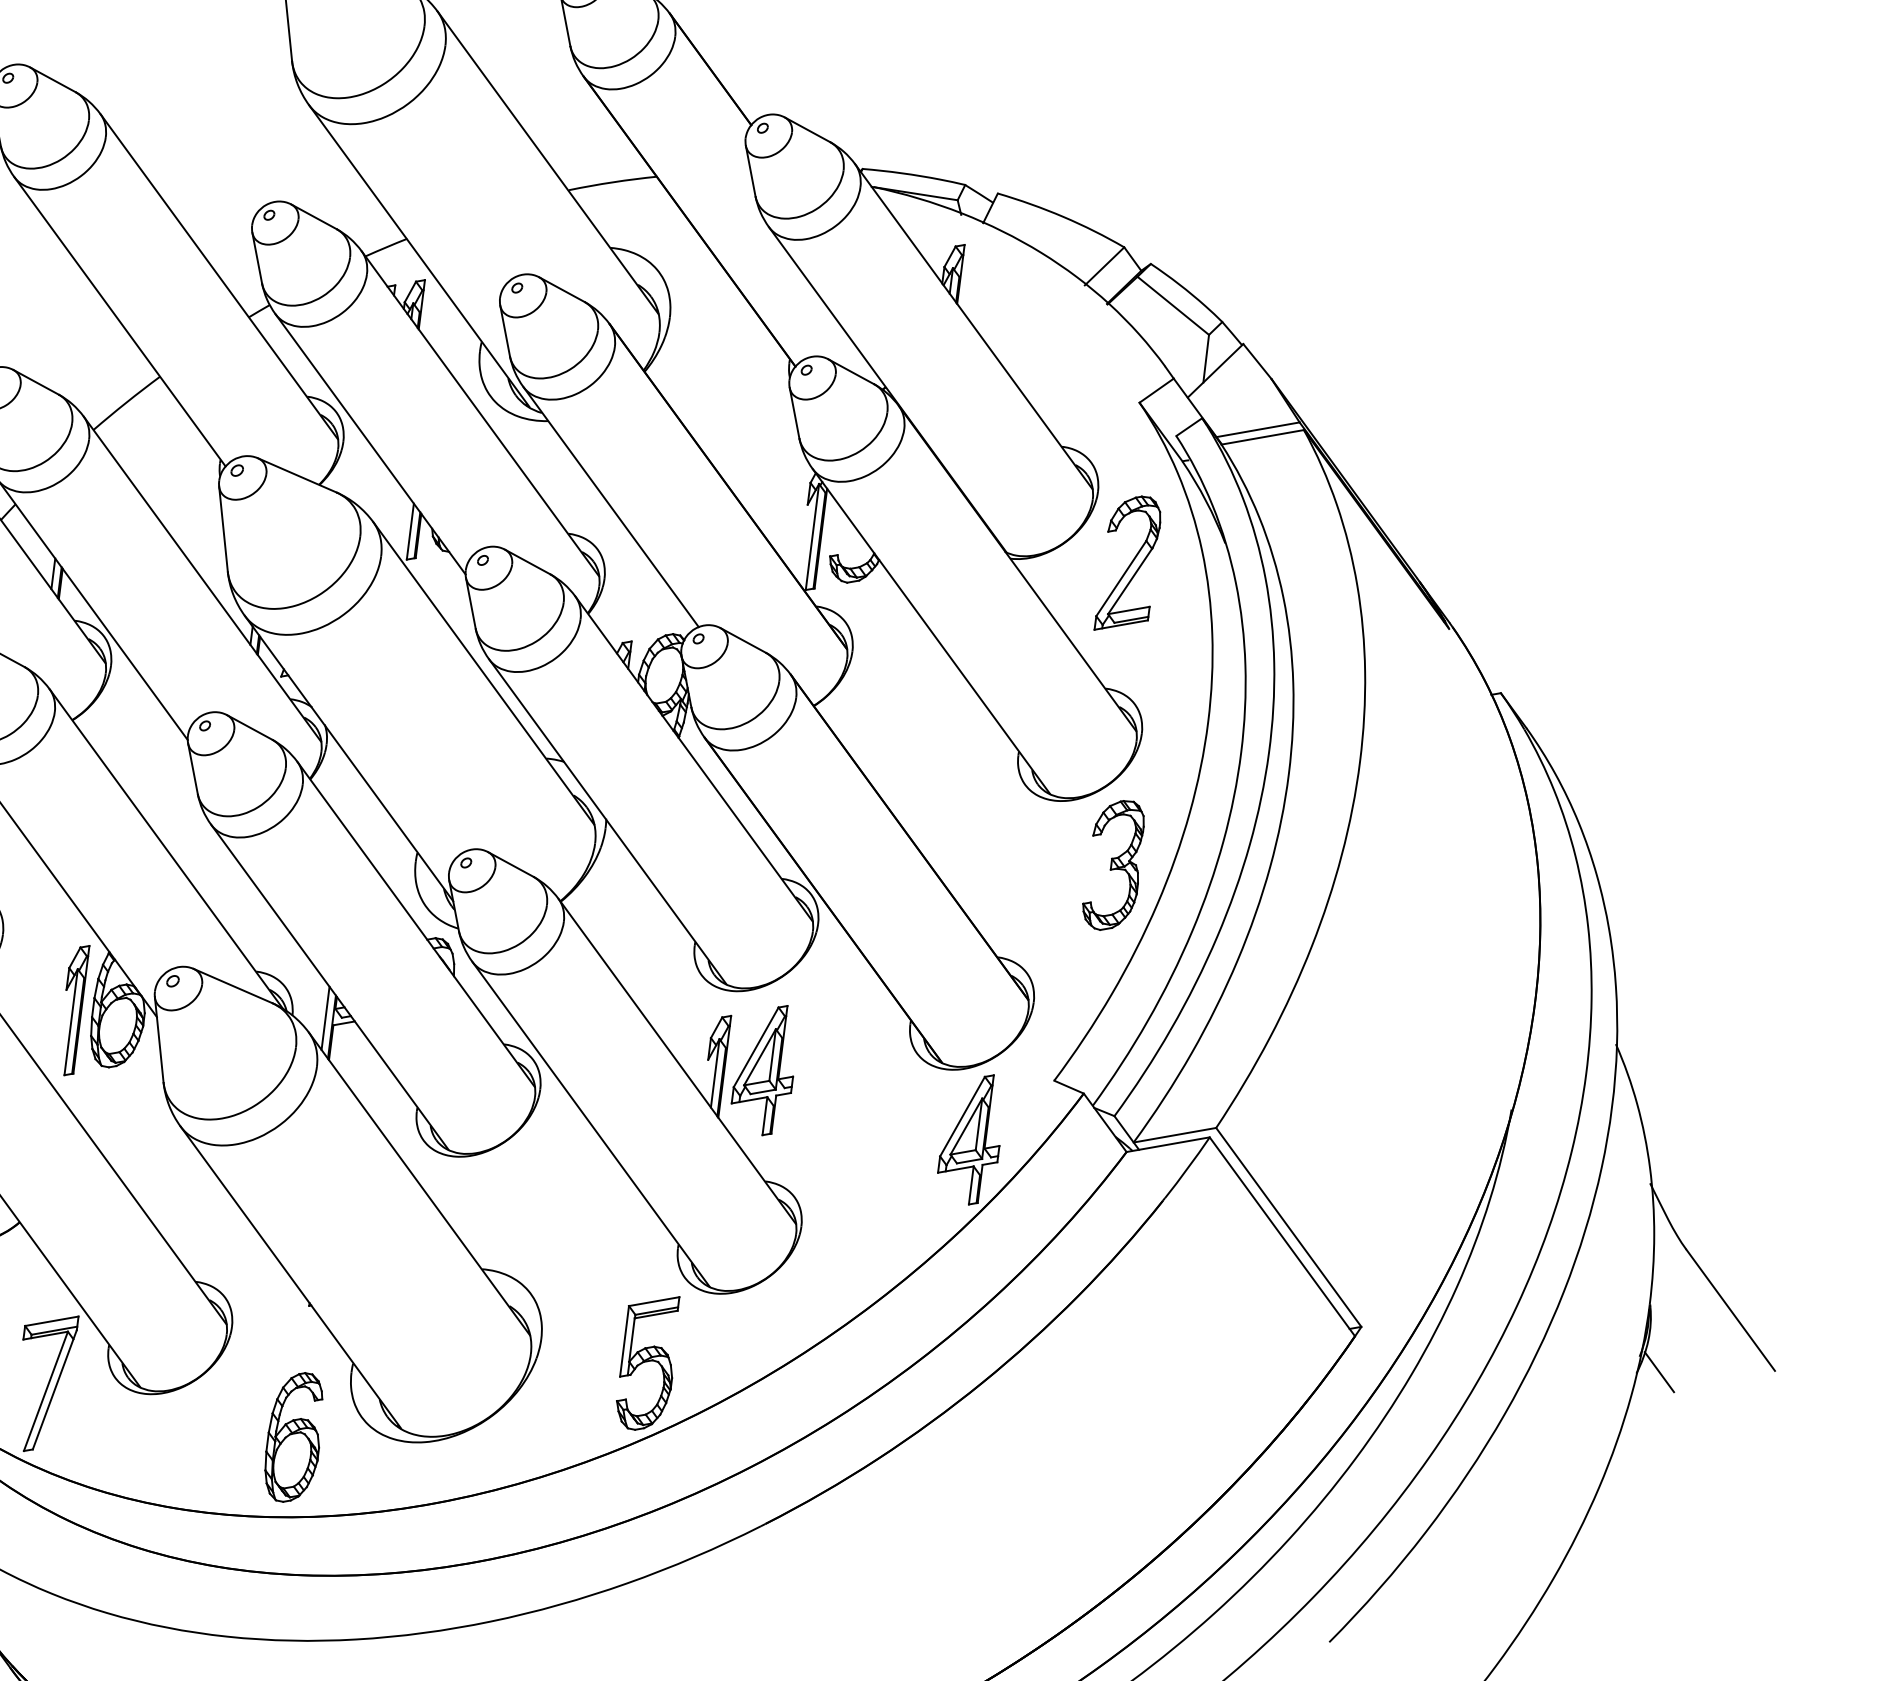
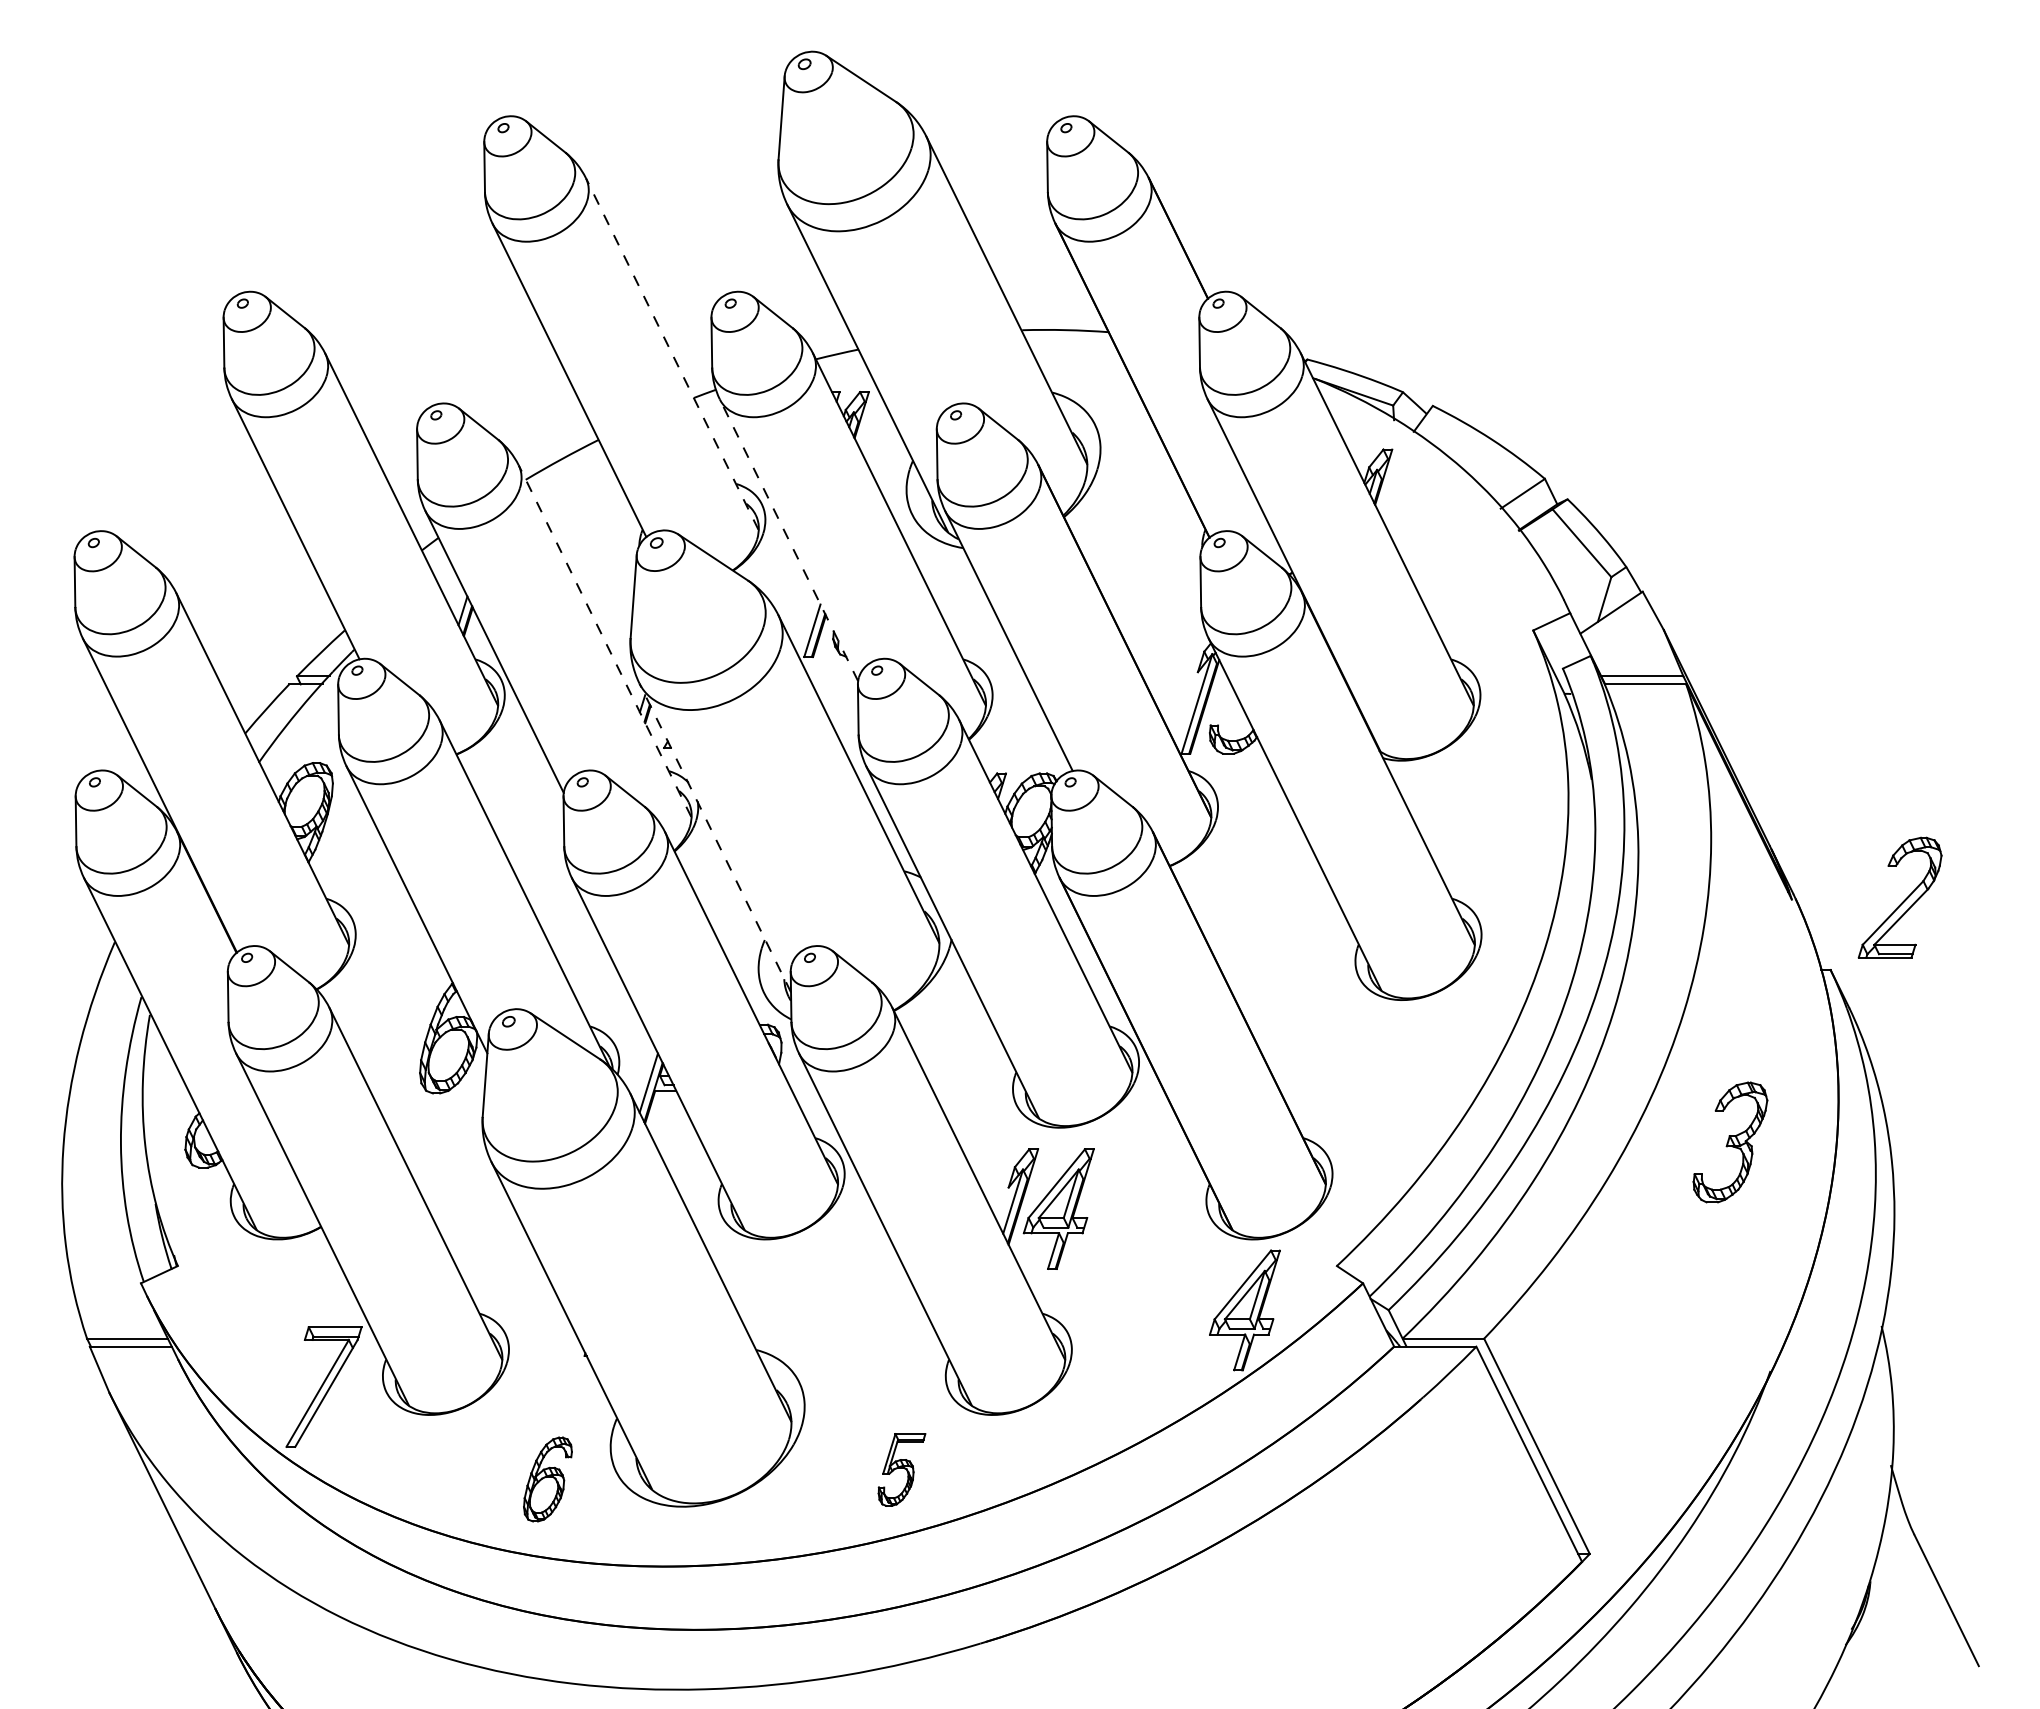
line: (219, 276) -> (672, 353), solid -> dashed
line: (371, 444) -> (789, 540), solid -> dashed
part: (1125, 561) -> (1899, 897), moved
line: (202, 579) -> (605, 641), solid -> dashed
line: (349, 758) -> (715, 837), solid -> dashed
part: (1113, 865) -> (1730, 1142), moved
part: (76, 1010) -> (411, 1033), removed
part: (650, 1364) -> (901, 1469), size x0.6
line: (1659, 1371) -> (1867, 1647), removed
part: (293, 1437) -> (547, 1479), size x0.7

